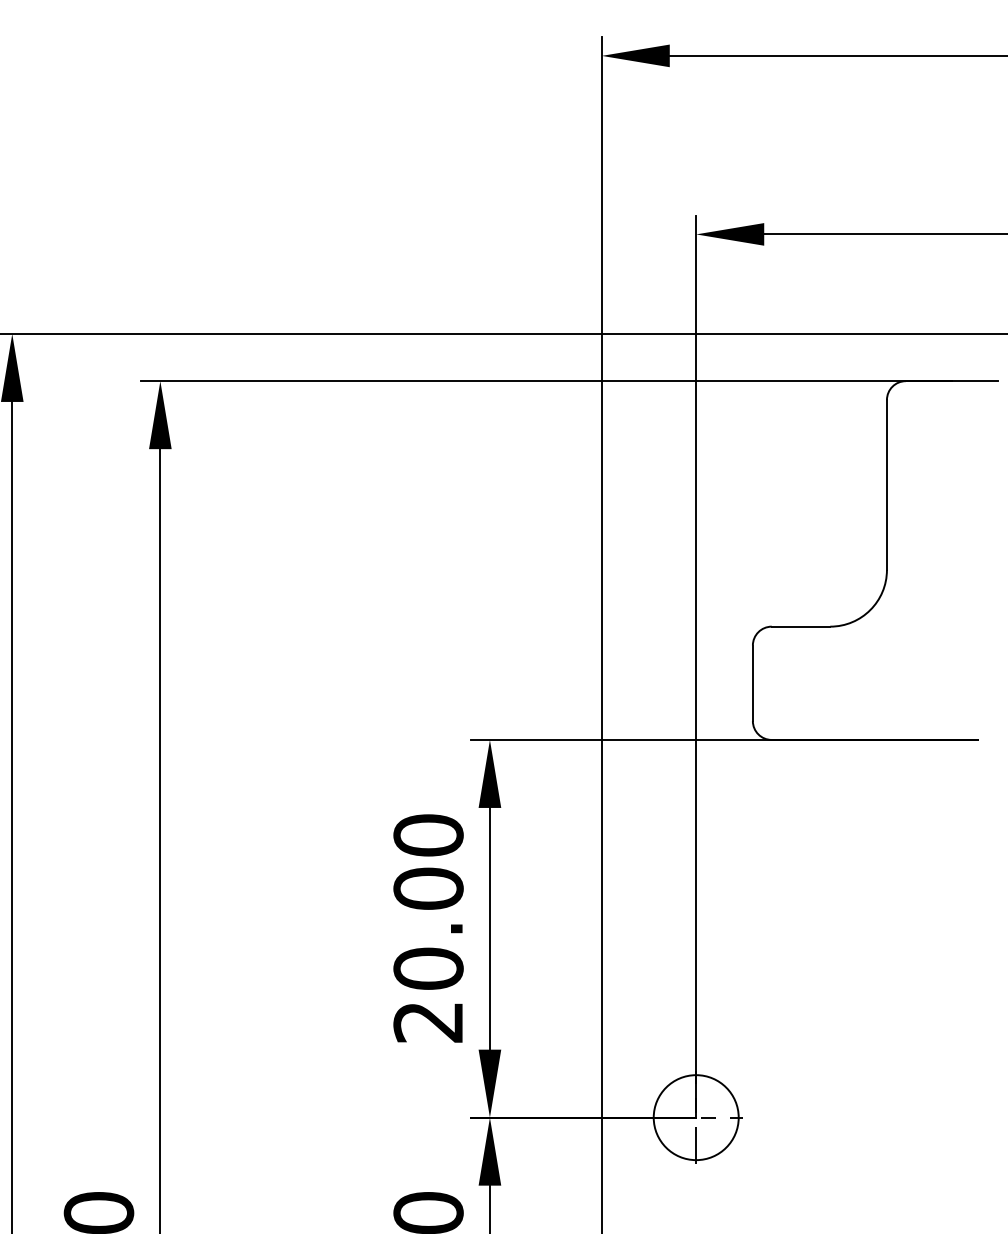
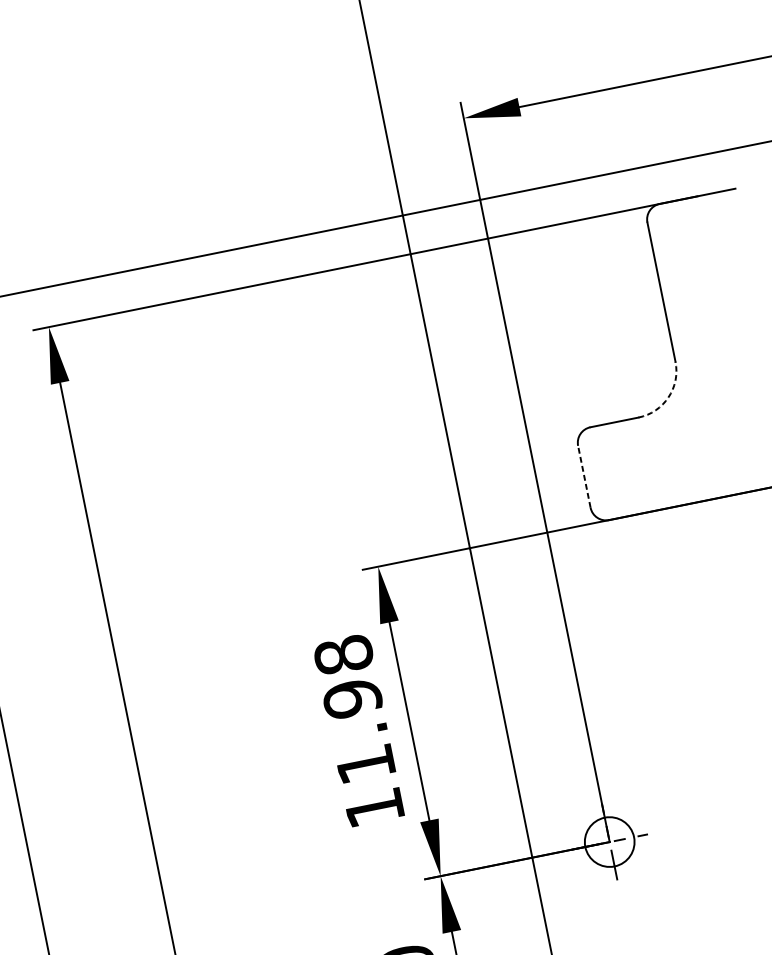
arc: (870, 610) -> (668, 397), solid -> dashed
line: (752, 683) -> (584, 477), solid -> dashed
text: (428, 928) -> (359, 731), 20.00 -> 11.98
circle: (695, 1117) -> (609, 842), size x0.7

